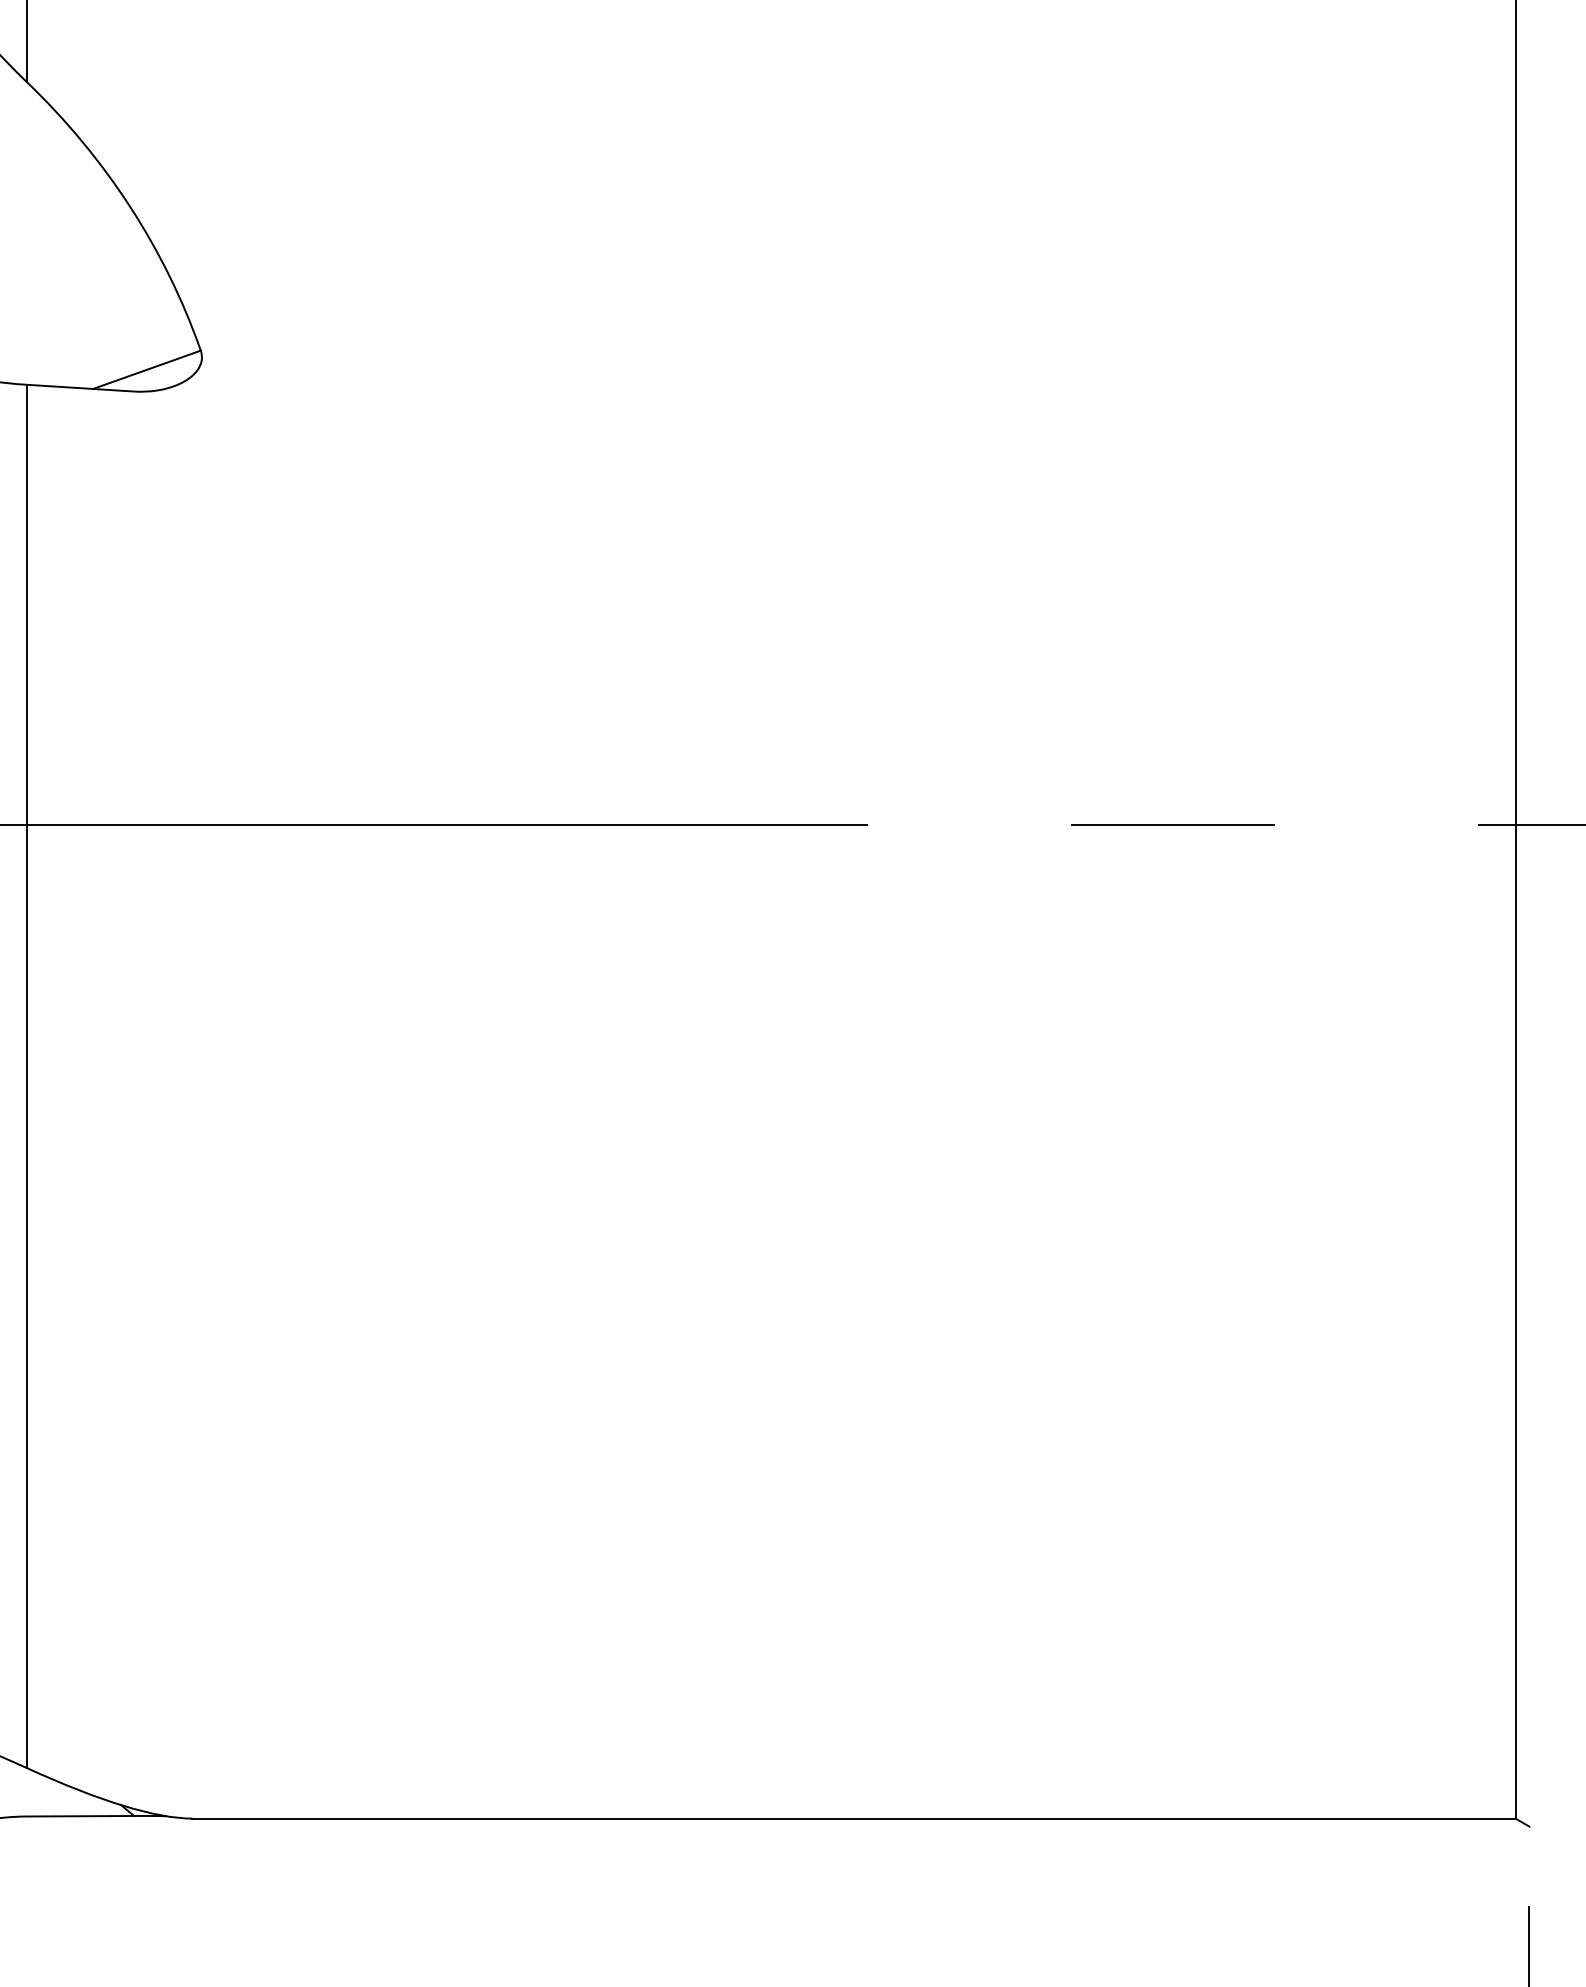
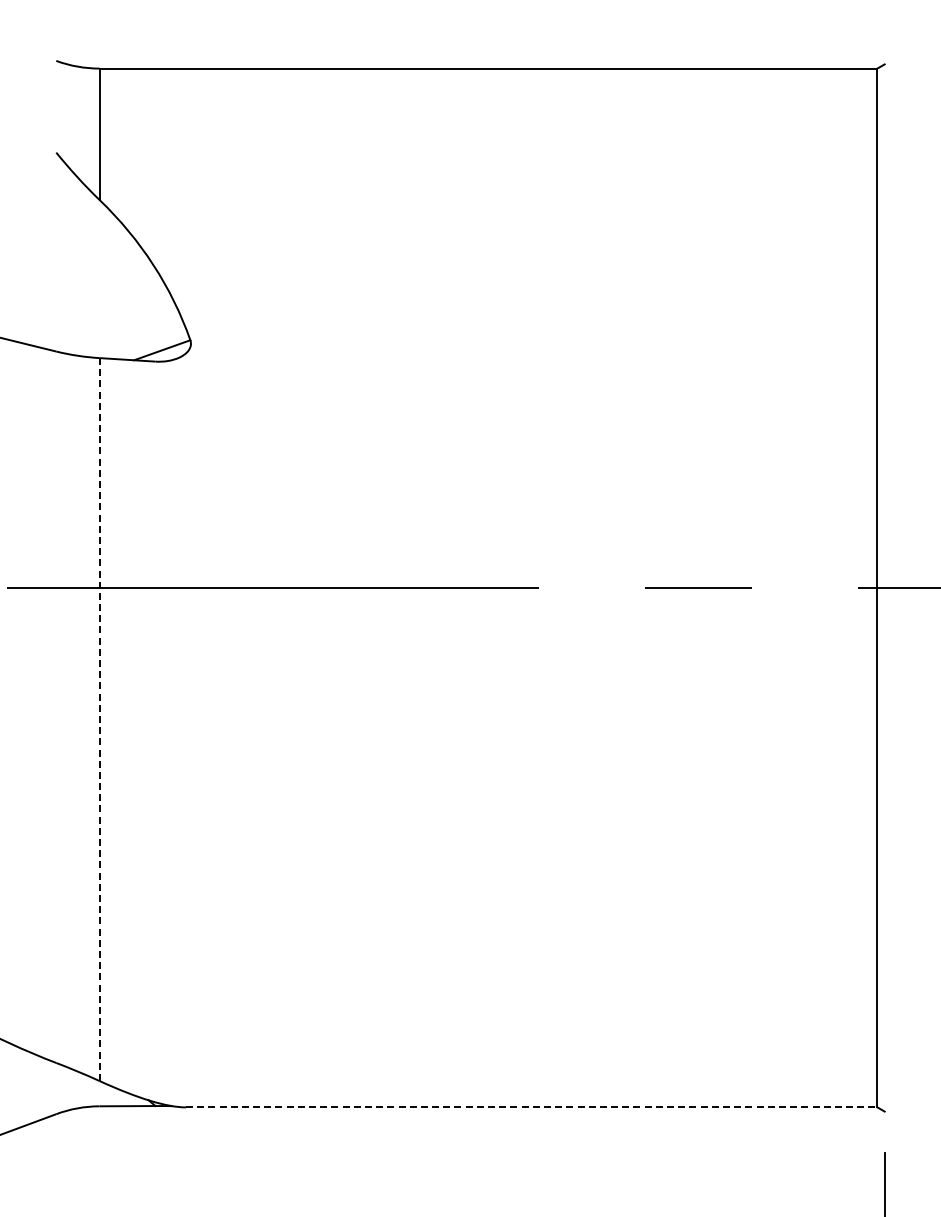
line: (26, 1076) -> (99, 719), solid -> dashed
line: (853, 1818) -> (531, 1107), solid -> dashed

